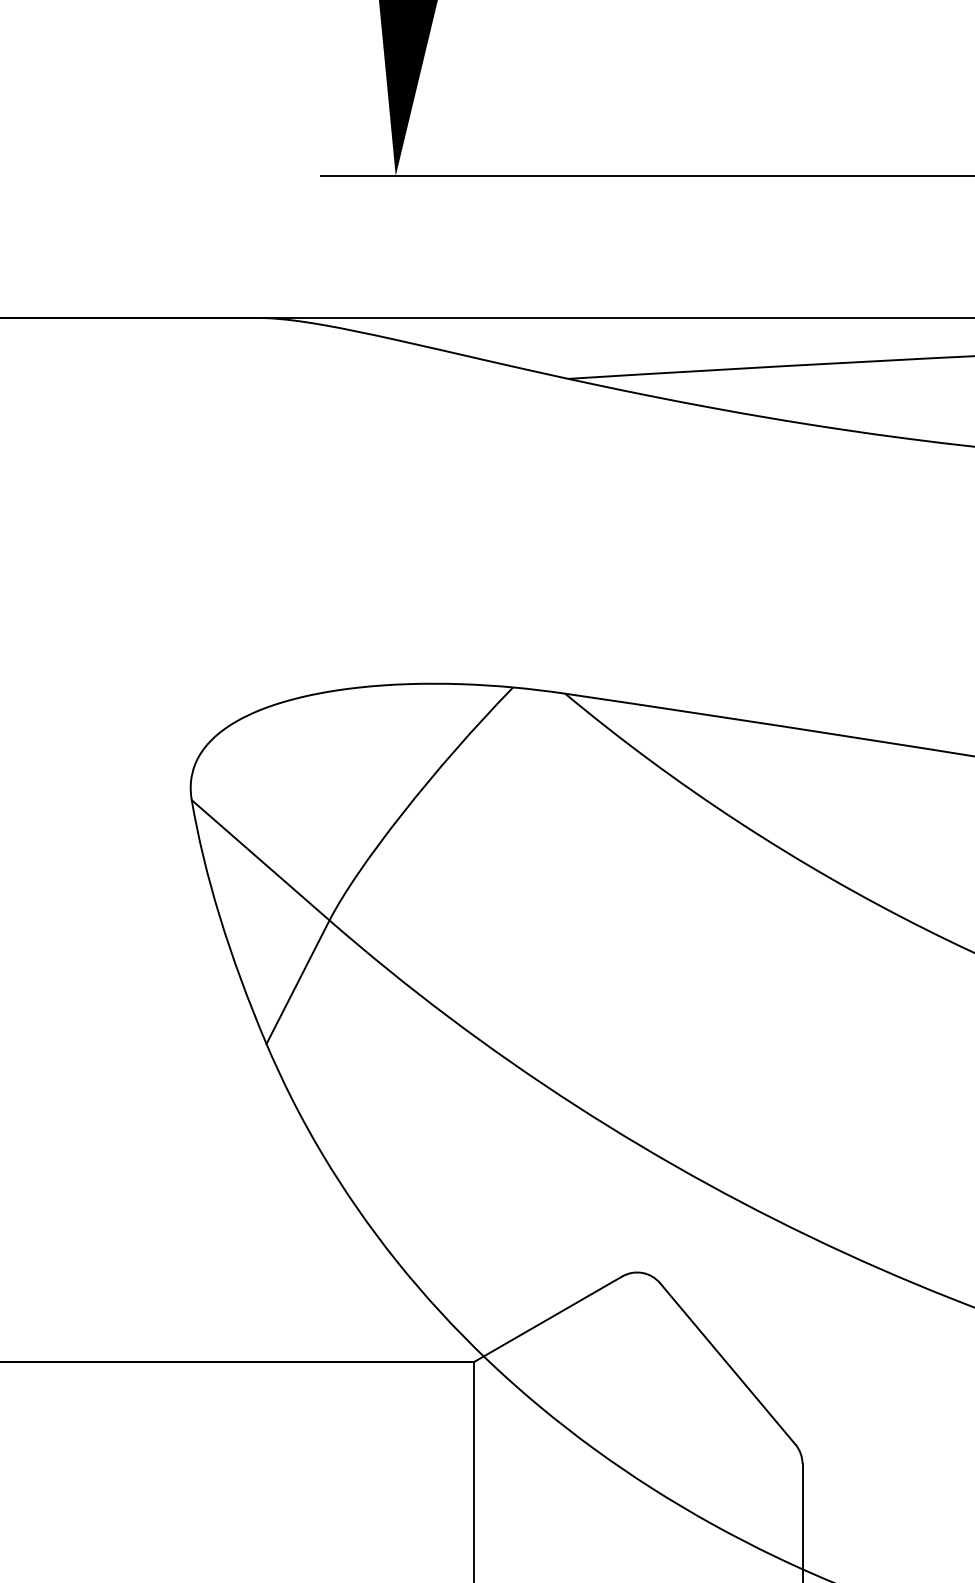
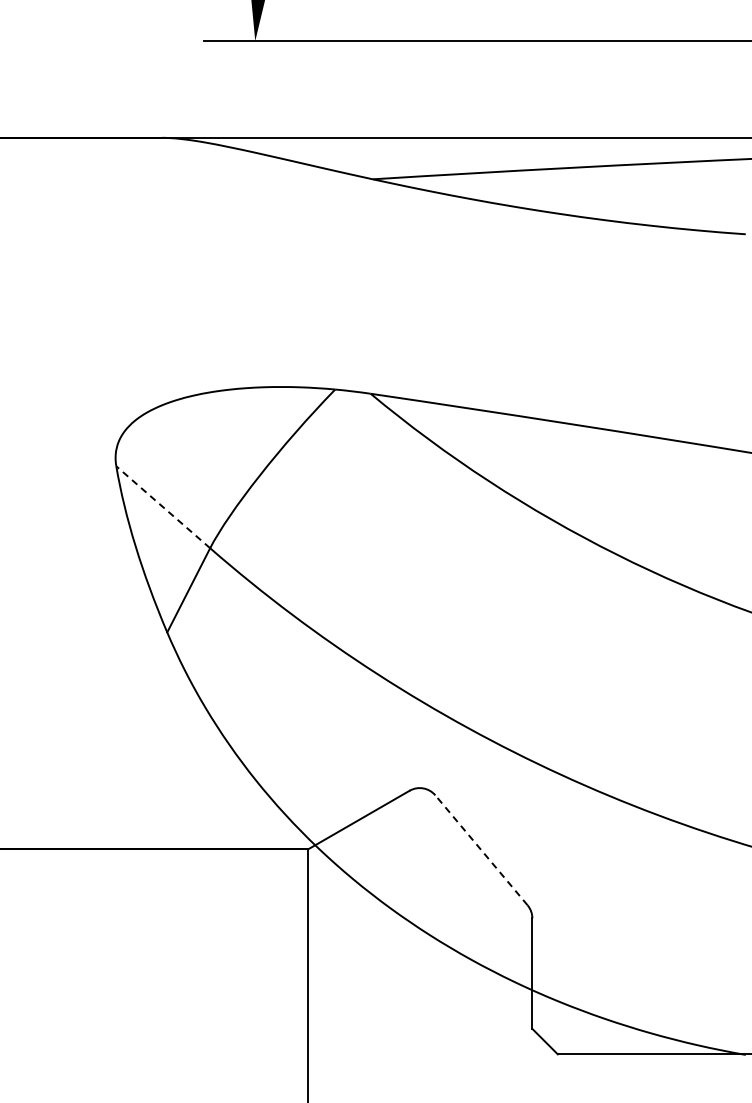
line: (259, 859) -> (162, 506), solid -> dashed
line: (727, 1364) -> (481, 850), solid -> dashed

